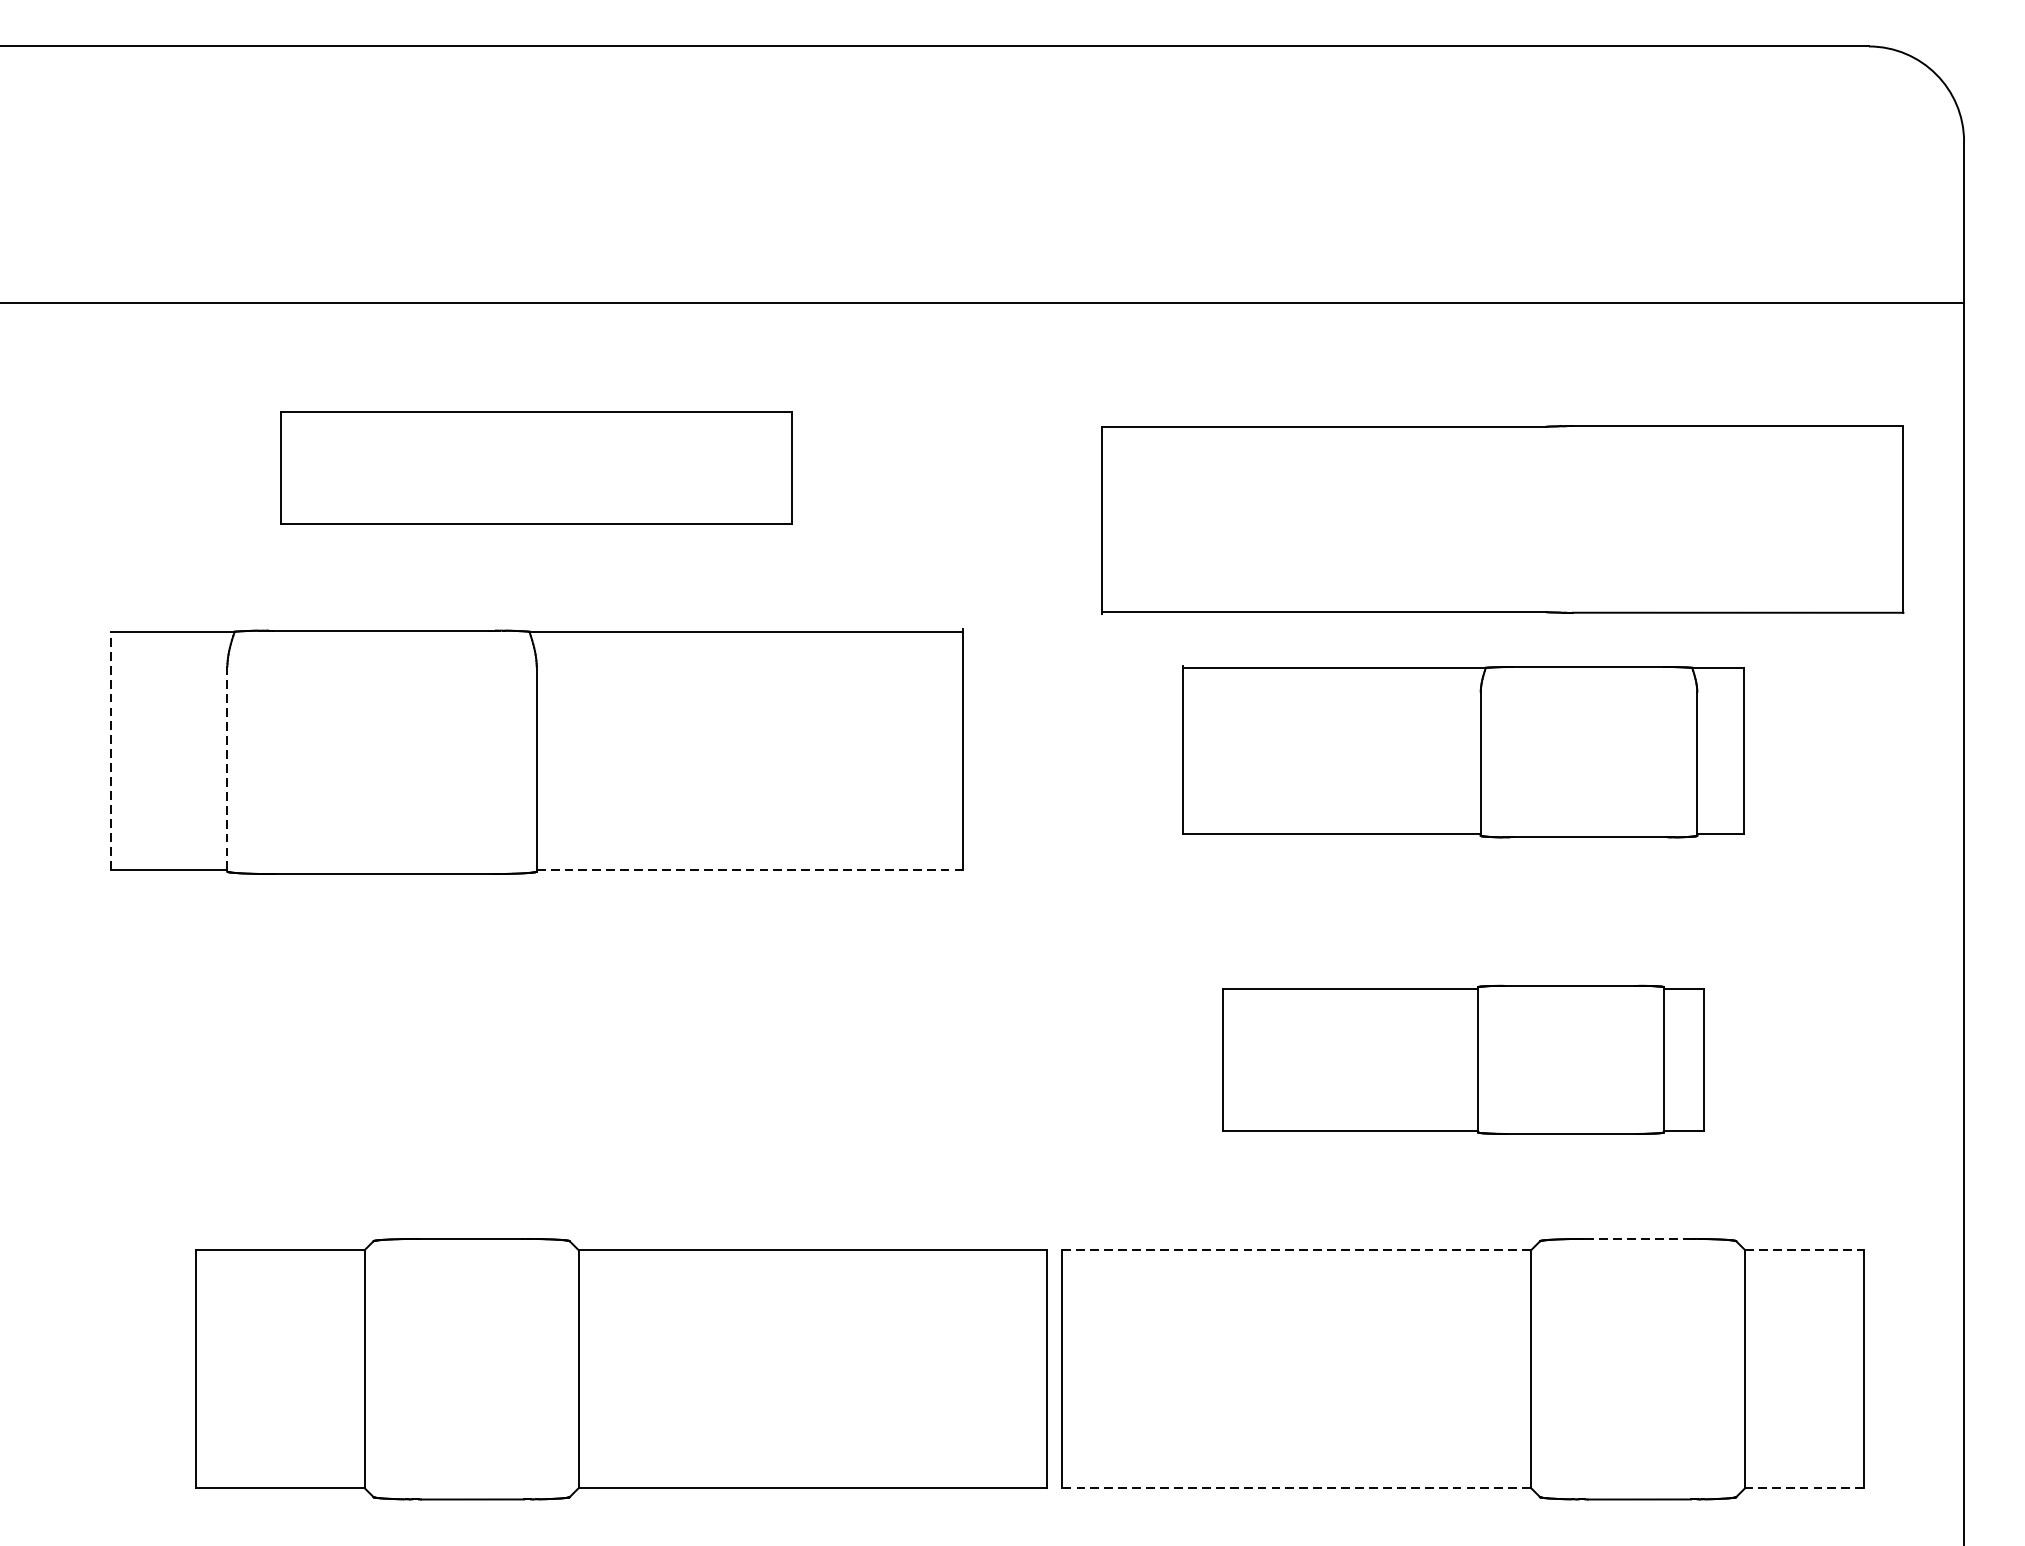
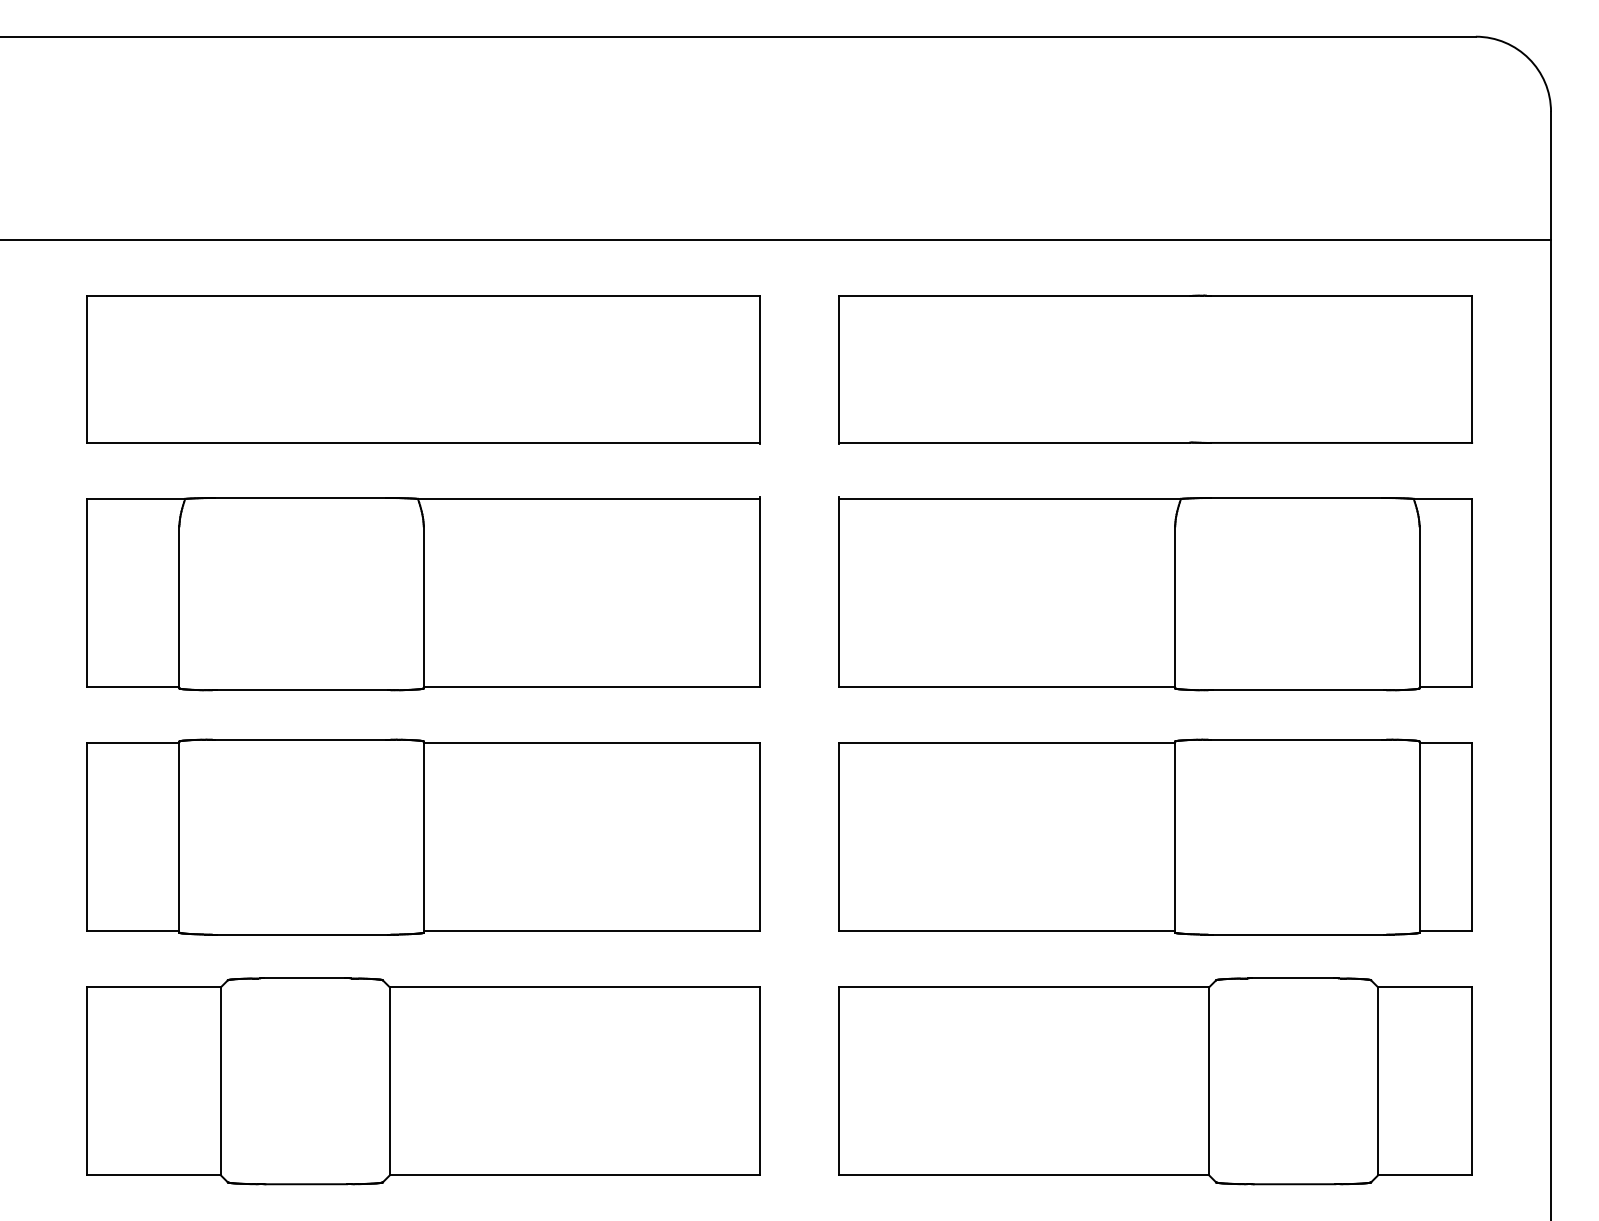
part: (536, 467) -> (423, 369), size x1.67
part: (1502, 519) -> (1155, 369), moved
line: (110, 750) -> (87, 592), dashed -> solid
part: (1463, 751) -> (1155, 593), size x1.43
line: (227, 769) -> (179, 607), dashed -> solid
line: (750, 869) -> (592, 686), dashed -> solid
part: (536, 1059) -> (423, 836), added
part: (1463, 1059) -> (1155, 836), size x1.67
line: (1636, 1238) -> (1292, 978), dashed -> solid
line: (1297, 1250) -> (1024, 987), dashed -> solid
line: (1805, 1250) -> (1425, 987), dashed -> solid
part: (621, 1369) -> (423, 1081), moved
line: (1296, 1488) -> (1023, 1175), dashed -> solid
line: (1805, 1488) -> (1425, 1175), dashed -> solid

